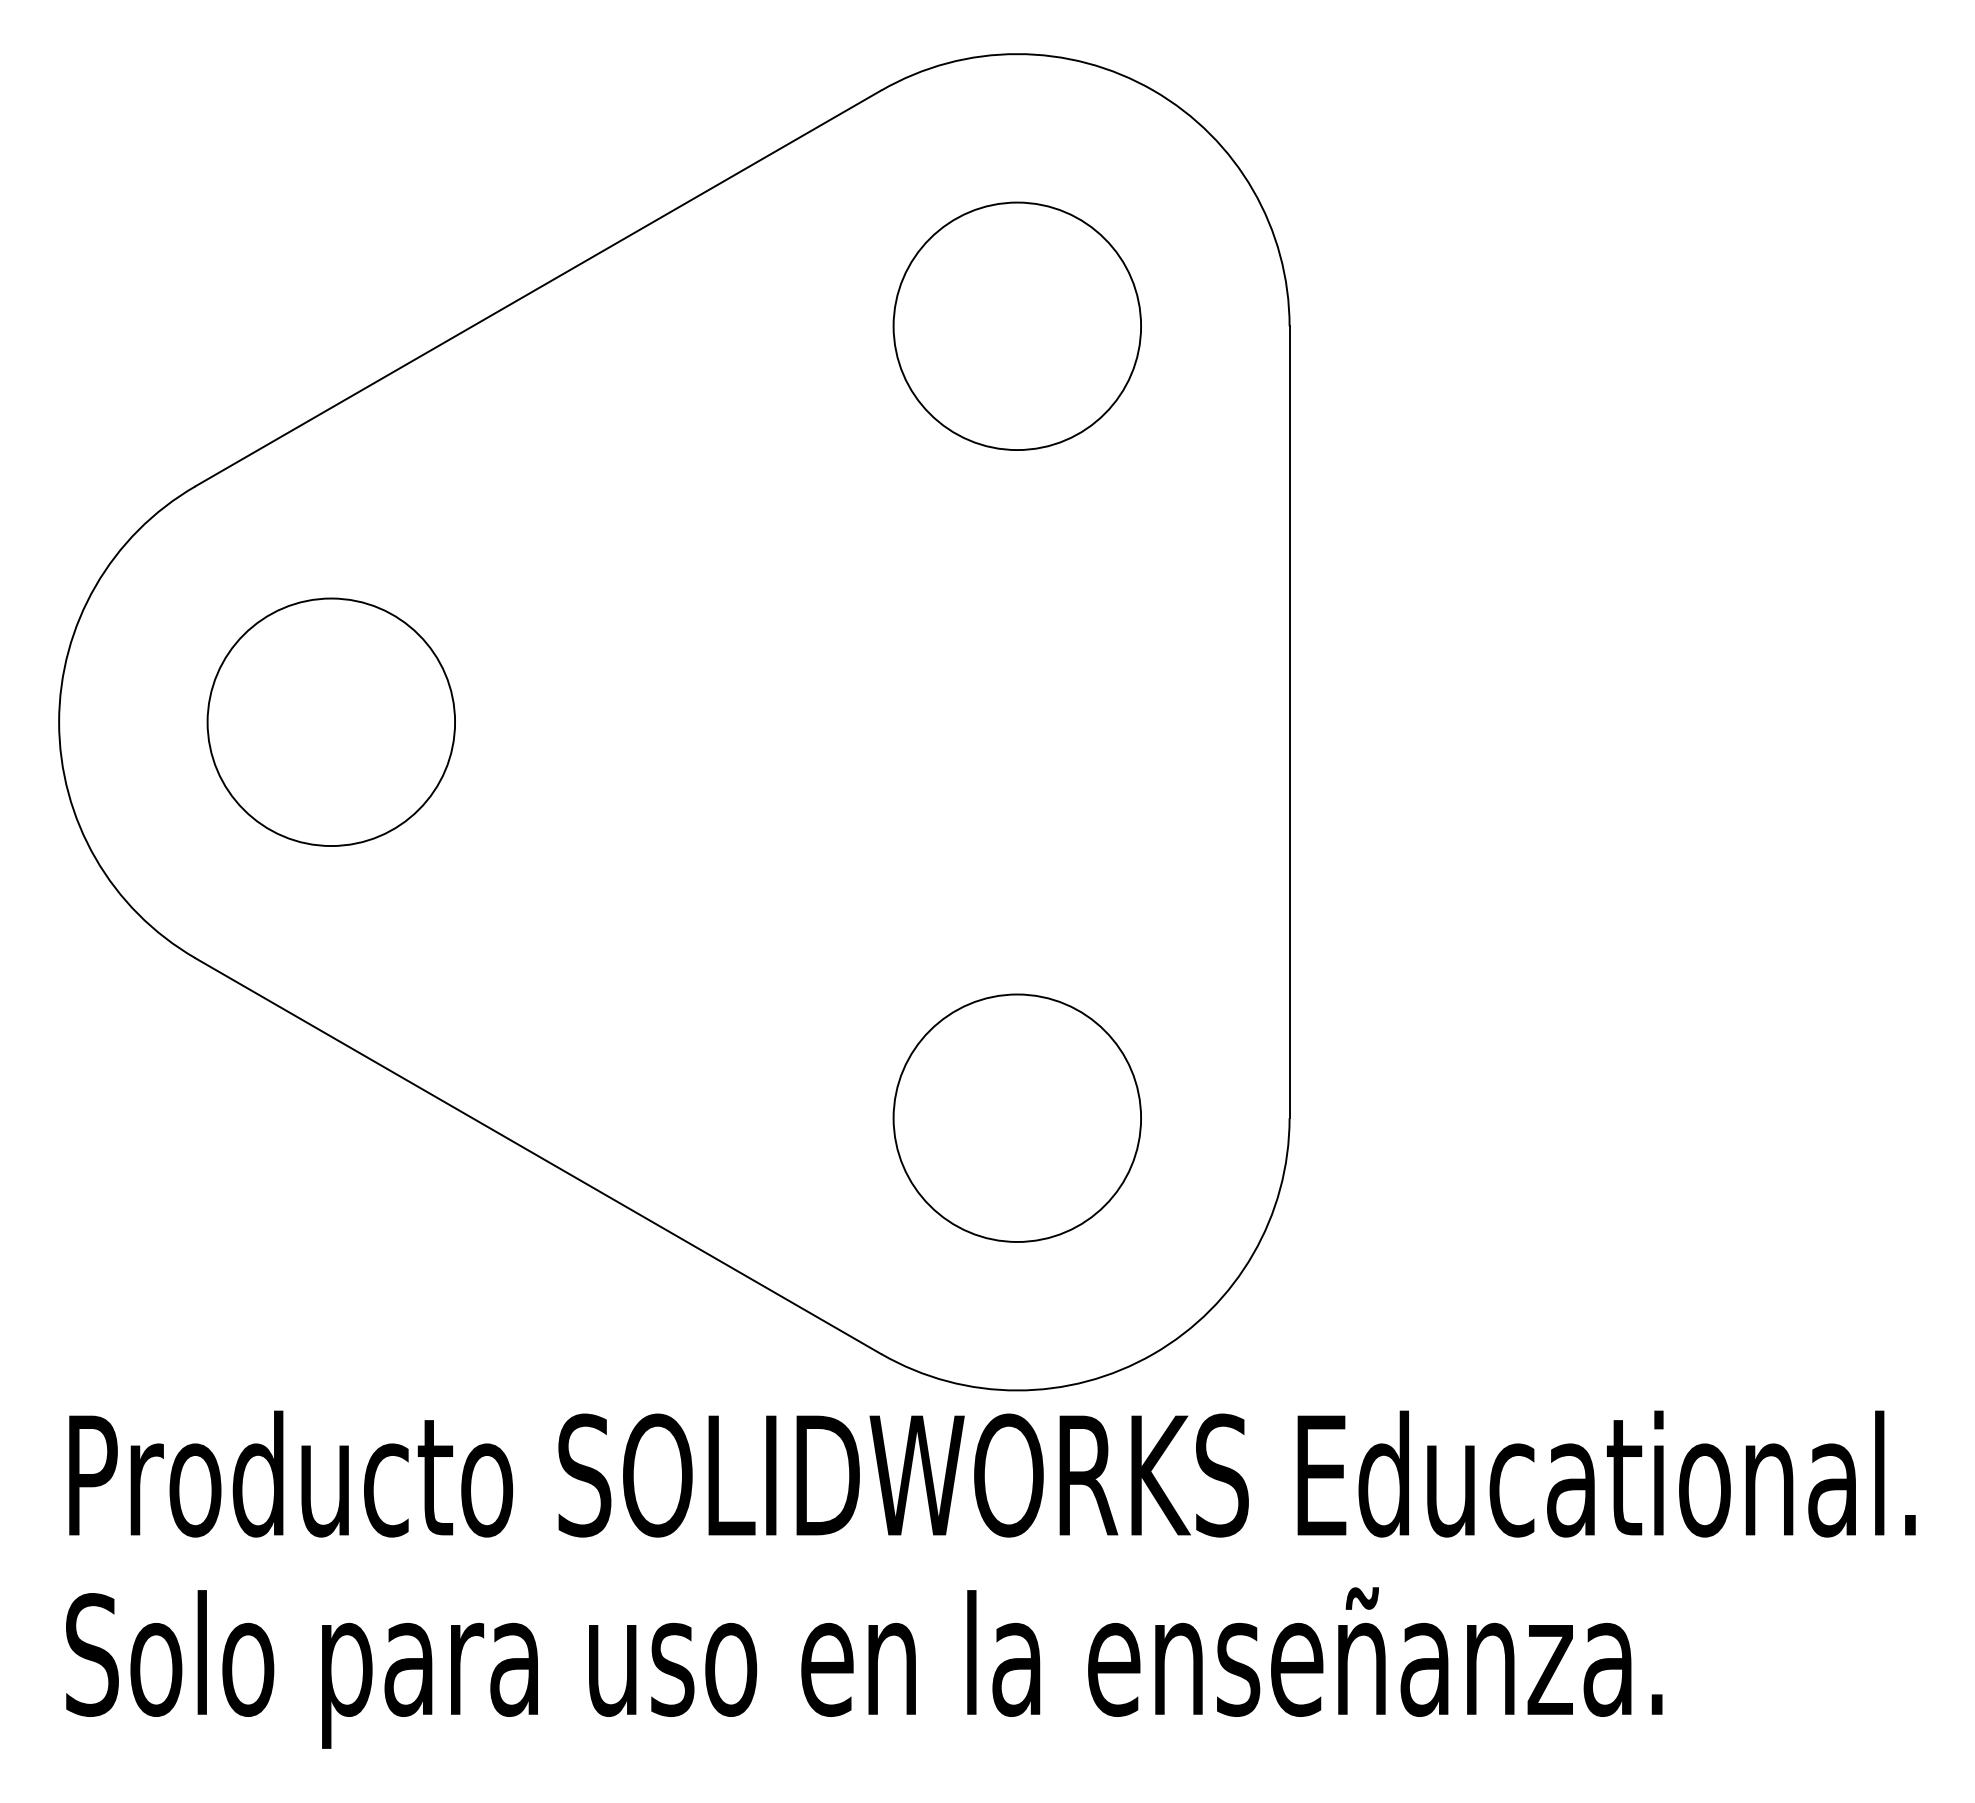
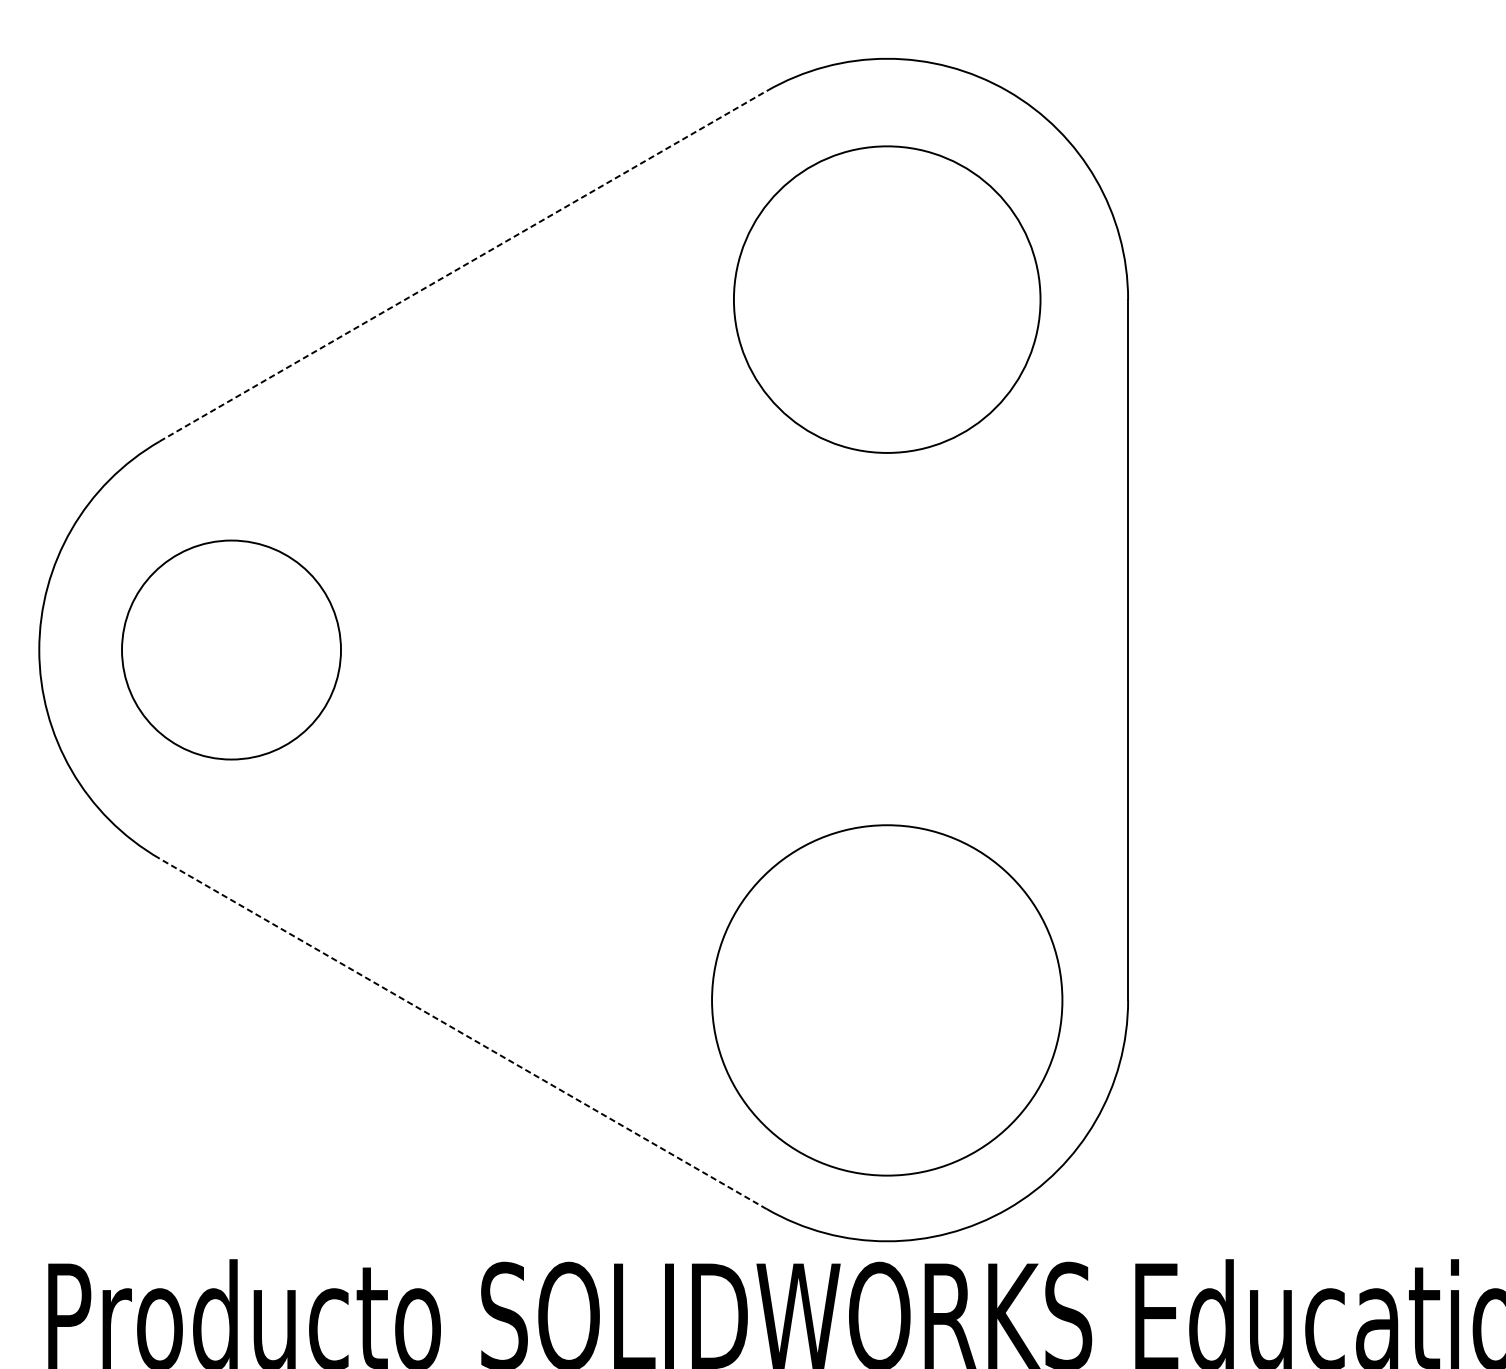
line: (538, 288) -> (463, 266), solid -> dashed
circle: (1017, 326) -> (887, 299), size x1.4
circle: (330, 721) -> (230, 649), moved
circle: (1017, 1117) -> (887, 999), size x1.6
line: (537, 1155) -> (462, 1033), solid -> dashed

